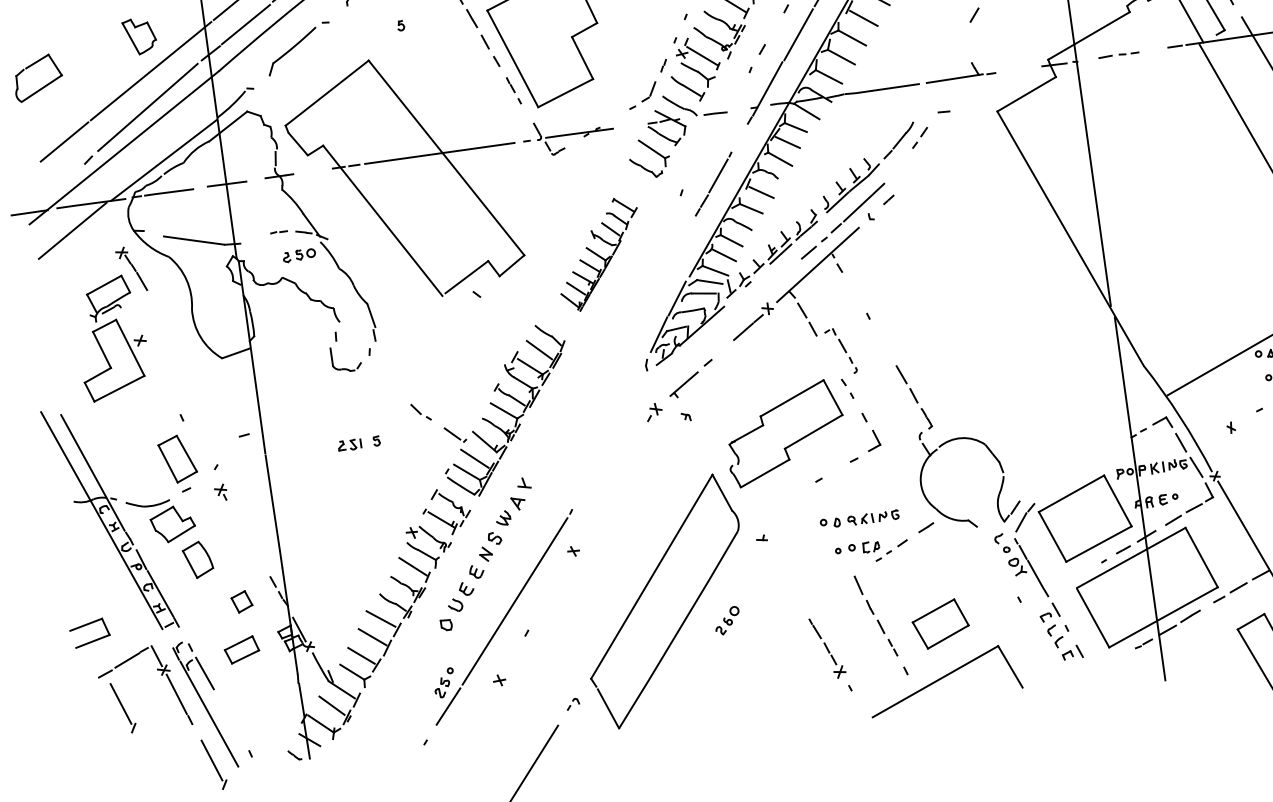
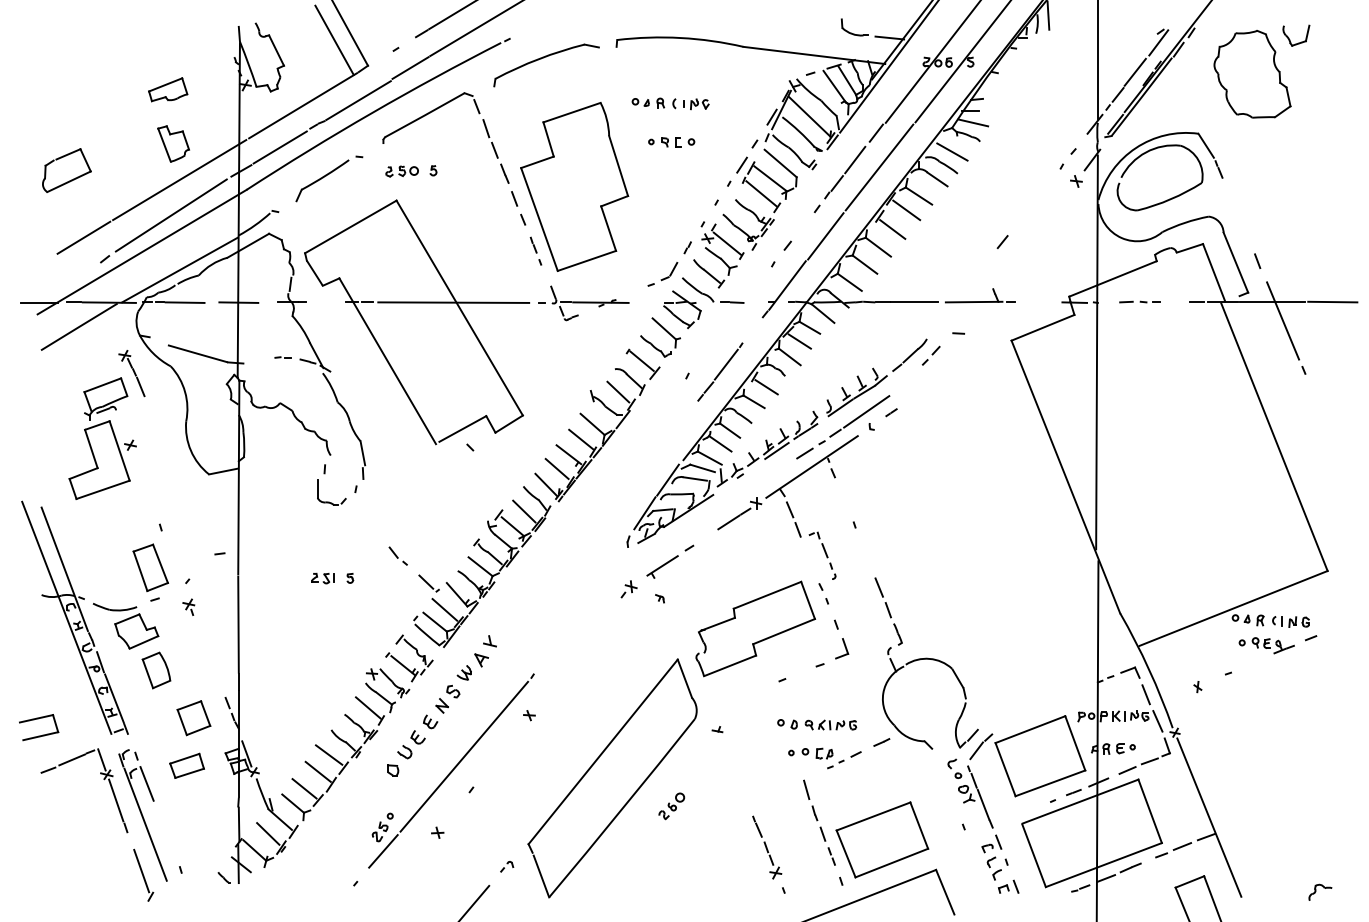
part: (599, 254) -> (597, 425), size x1.43
part: (298, 255) -> (401, 171), moved
part: (241, 602) -> (193, 718), size x1.67
part: (940, 623) -> (882, 839), size x1.67
part: (123, 707) -> (61, 805), removed

